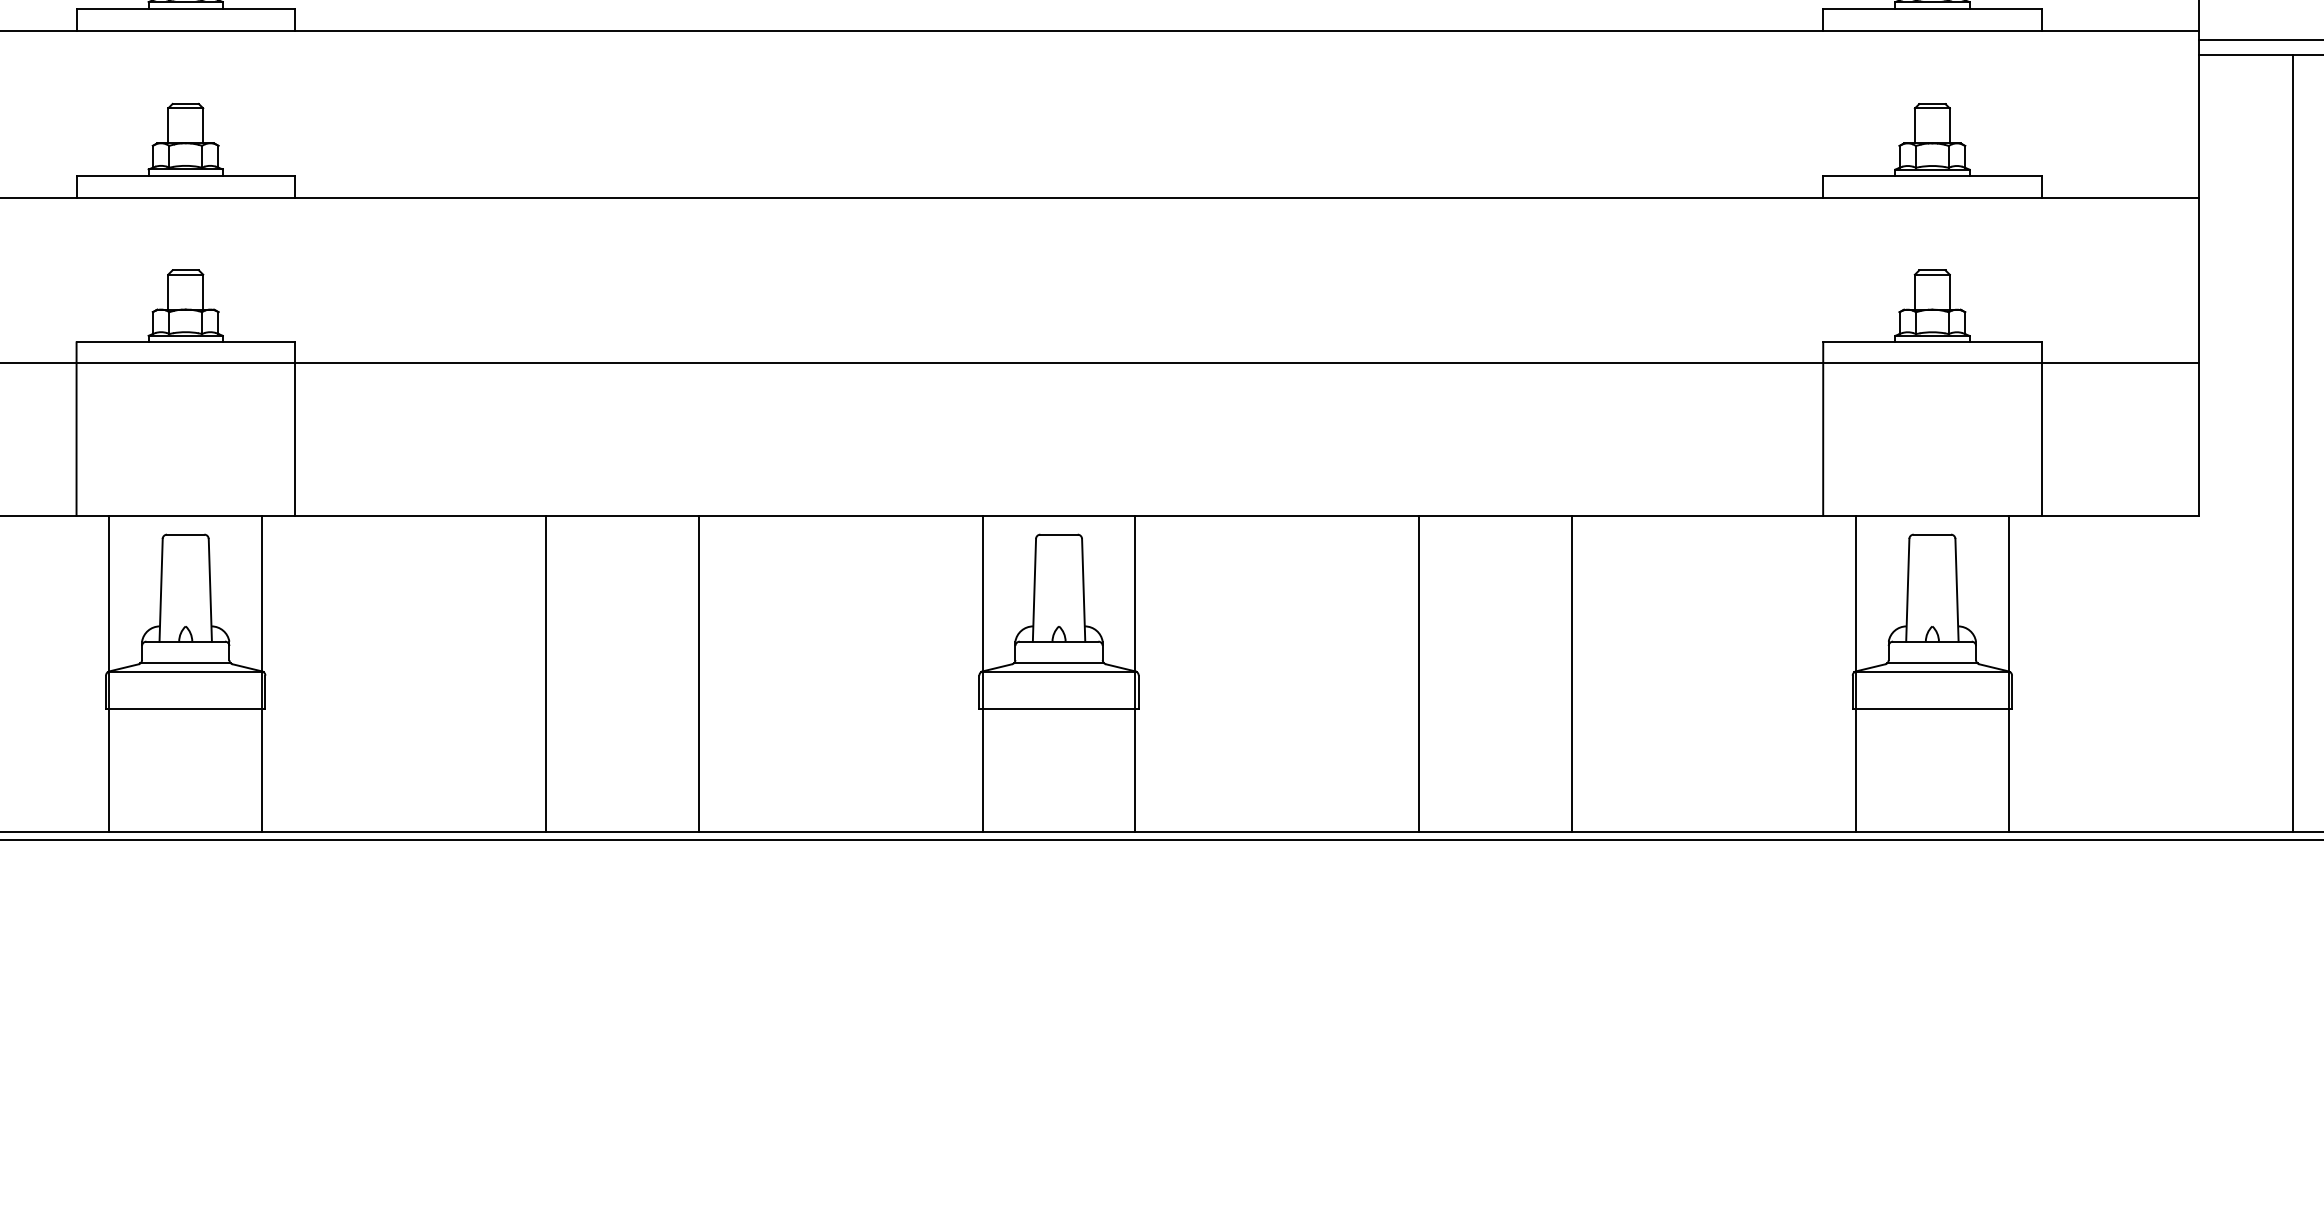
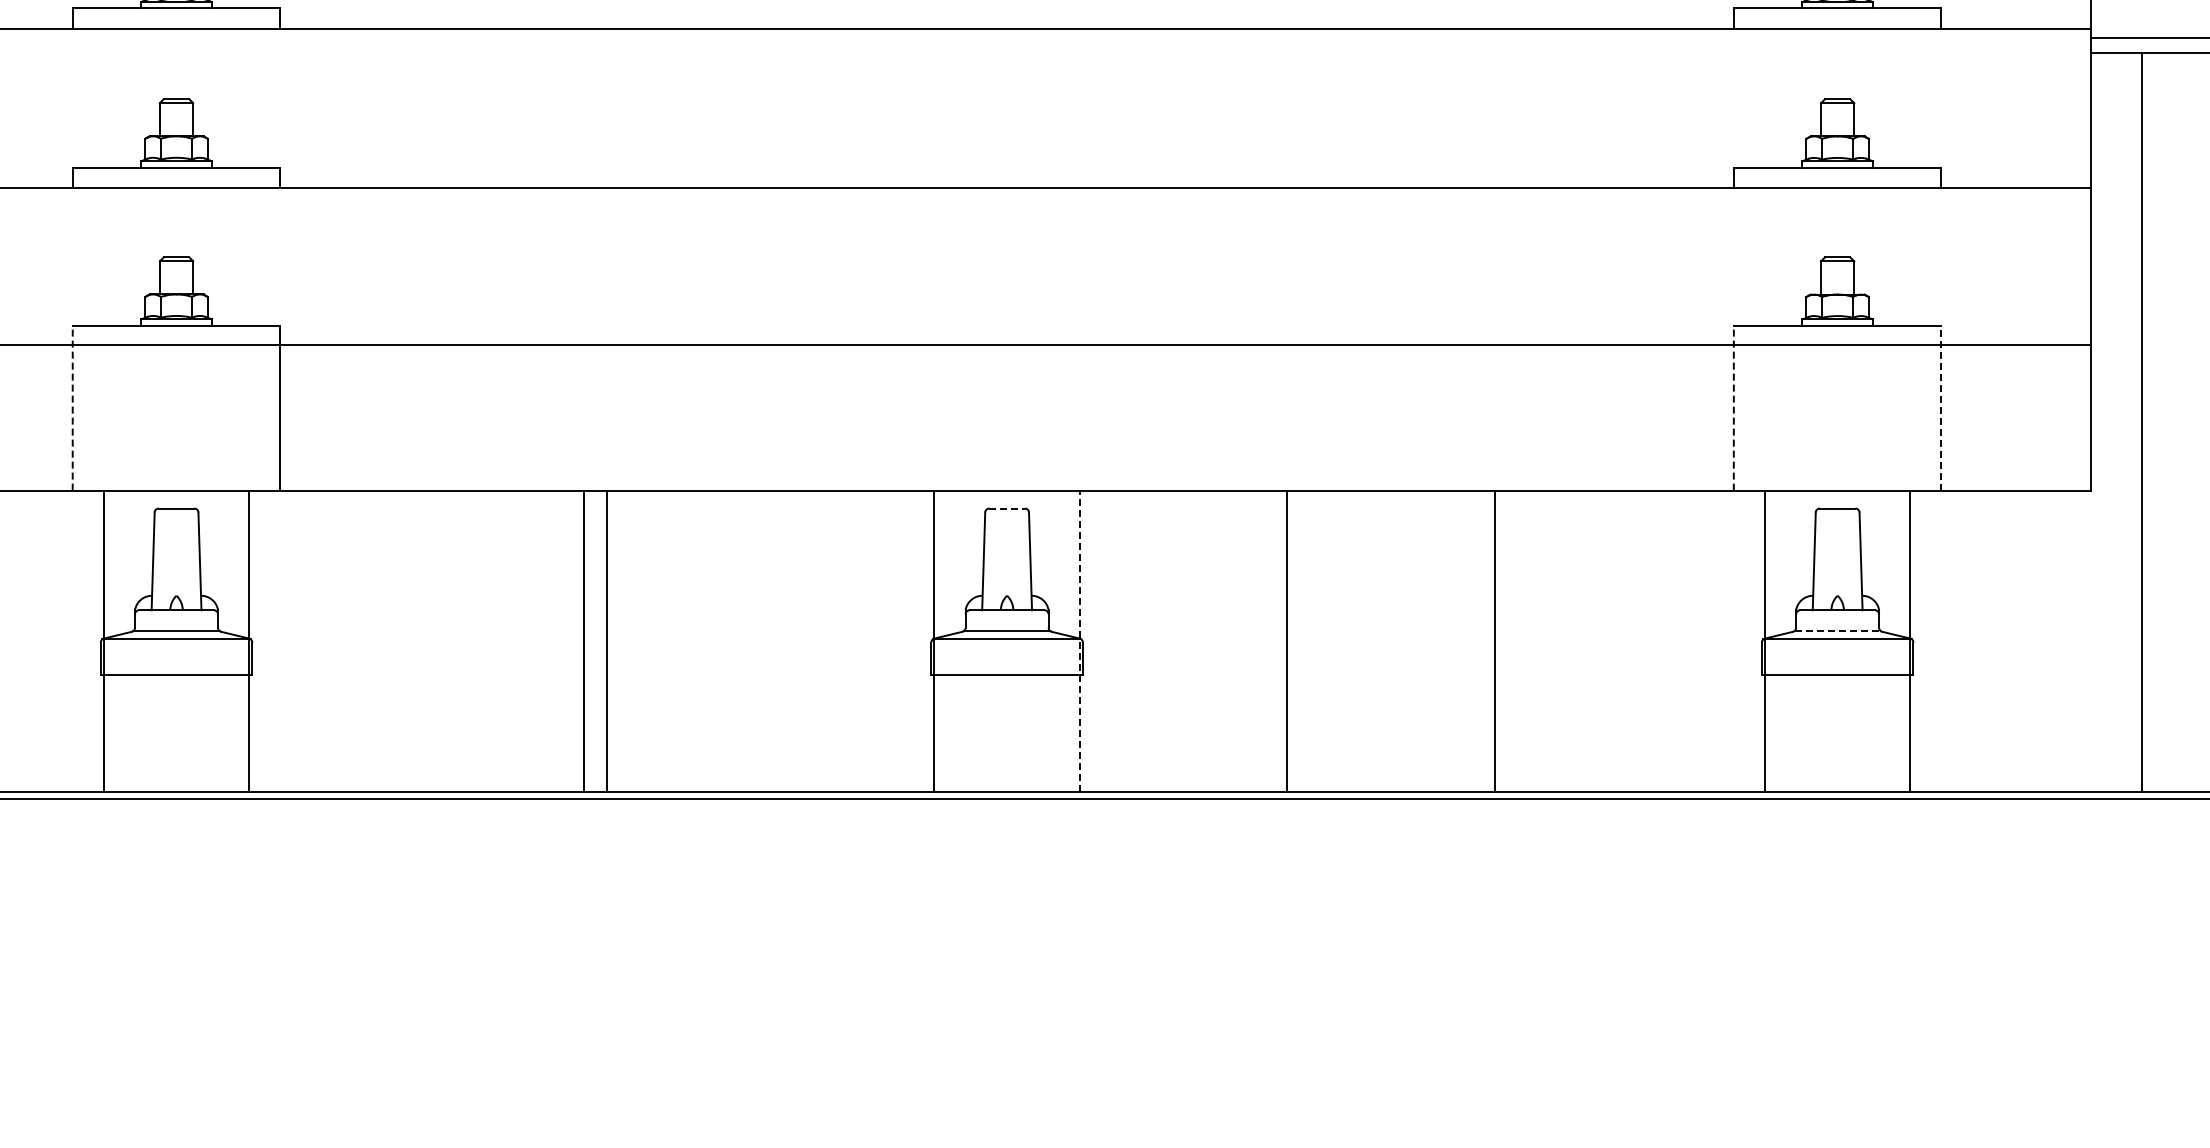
line: (76, 428) -> (72, 407), solid -> dashed
line: (1822, 428) -> (1733, 407), solid -> dashed
line: (2041, 428) -> (1941, 407), solid -> dashed
line: (2292, 443) -> (2142, 421), moved
line: (1059, 534) -> (1007, 508), solid -> dashed
line: (1933, 663) -> (1838, 631), solid -> dashed
line: (546, 673) -> (584, 640), moved
line: (698, 673) -> (606, 640), moved
line: (1135, 673) -> (1079, 640), solid -> dashed
line: (1419, 673) -> (1286, 640), moved

